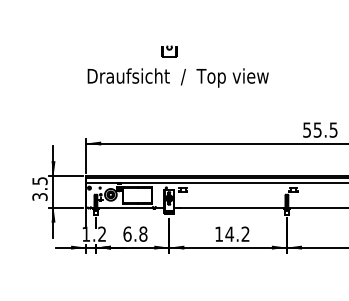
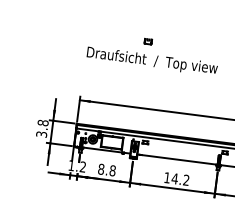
part: (168, 51) -> (147, 41), size x0.62
text: (39, 181) -> (42, 123), 3.5 -> 3.8
text: (127, 233) -> (101, 168), 6.8 -> 8.8

